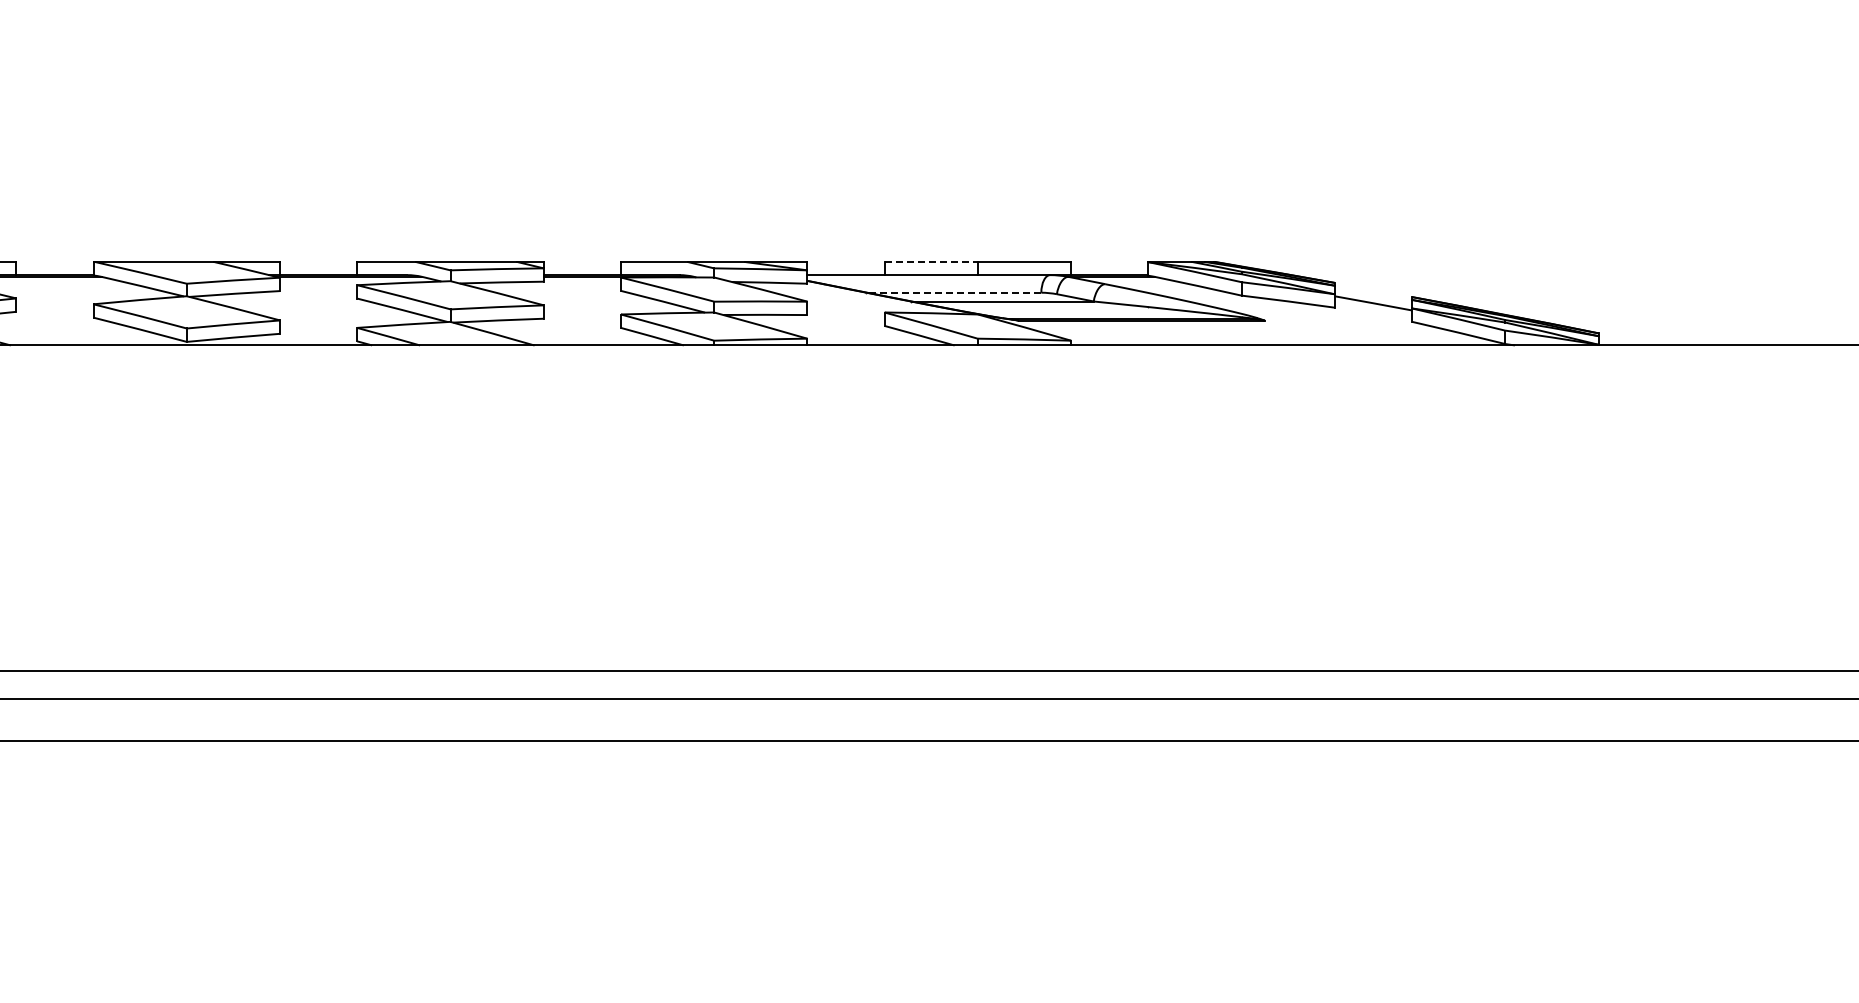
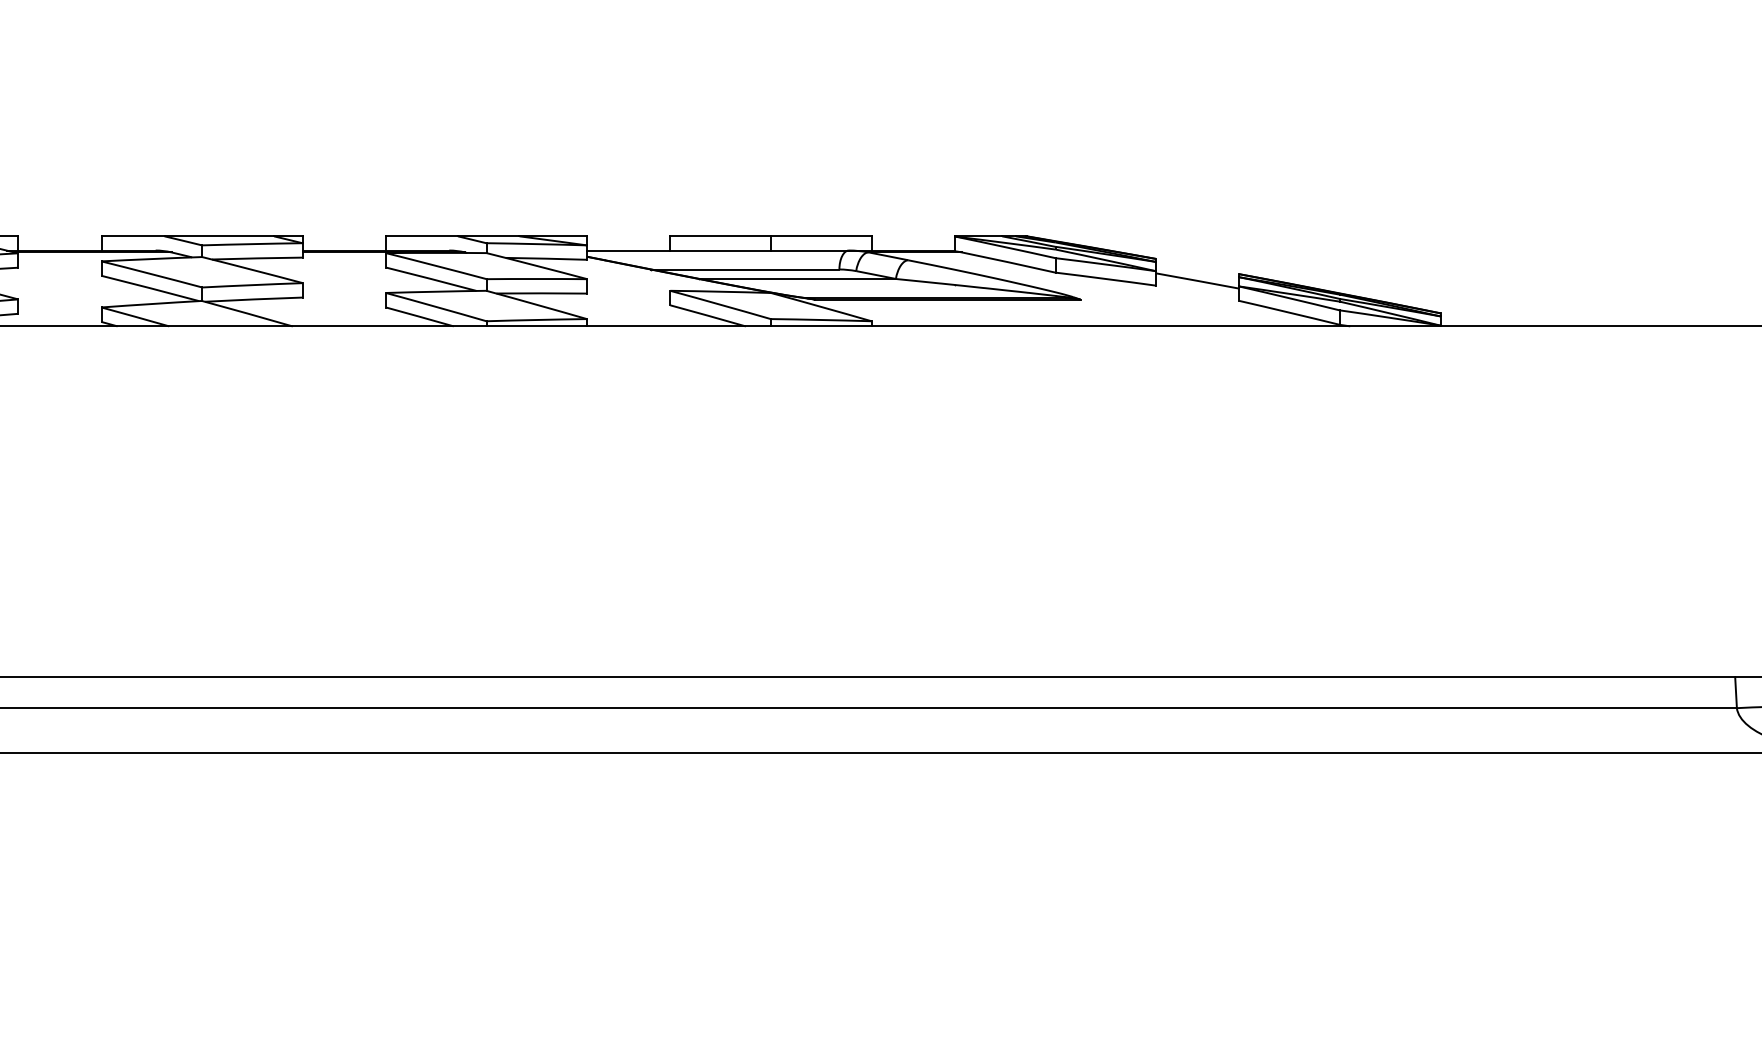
line: (931, 261) -> (720, 235), dashed -> solid
line: (953, 292) -> (744, 269), dashed -> solid

